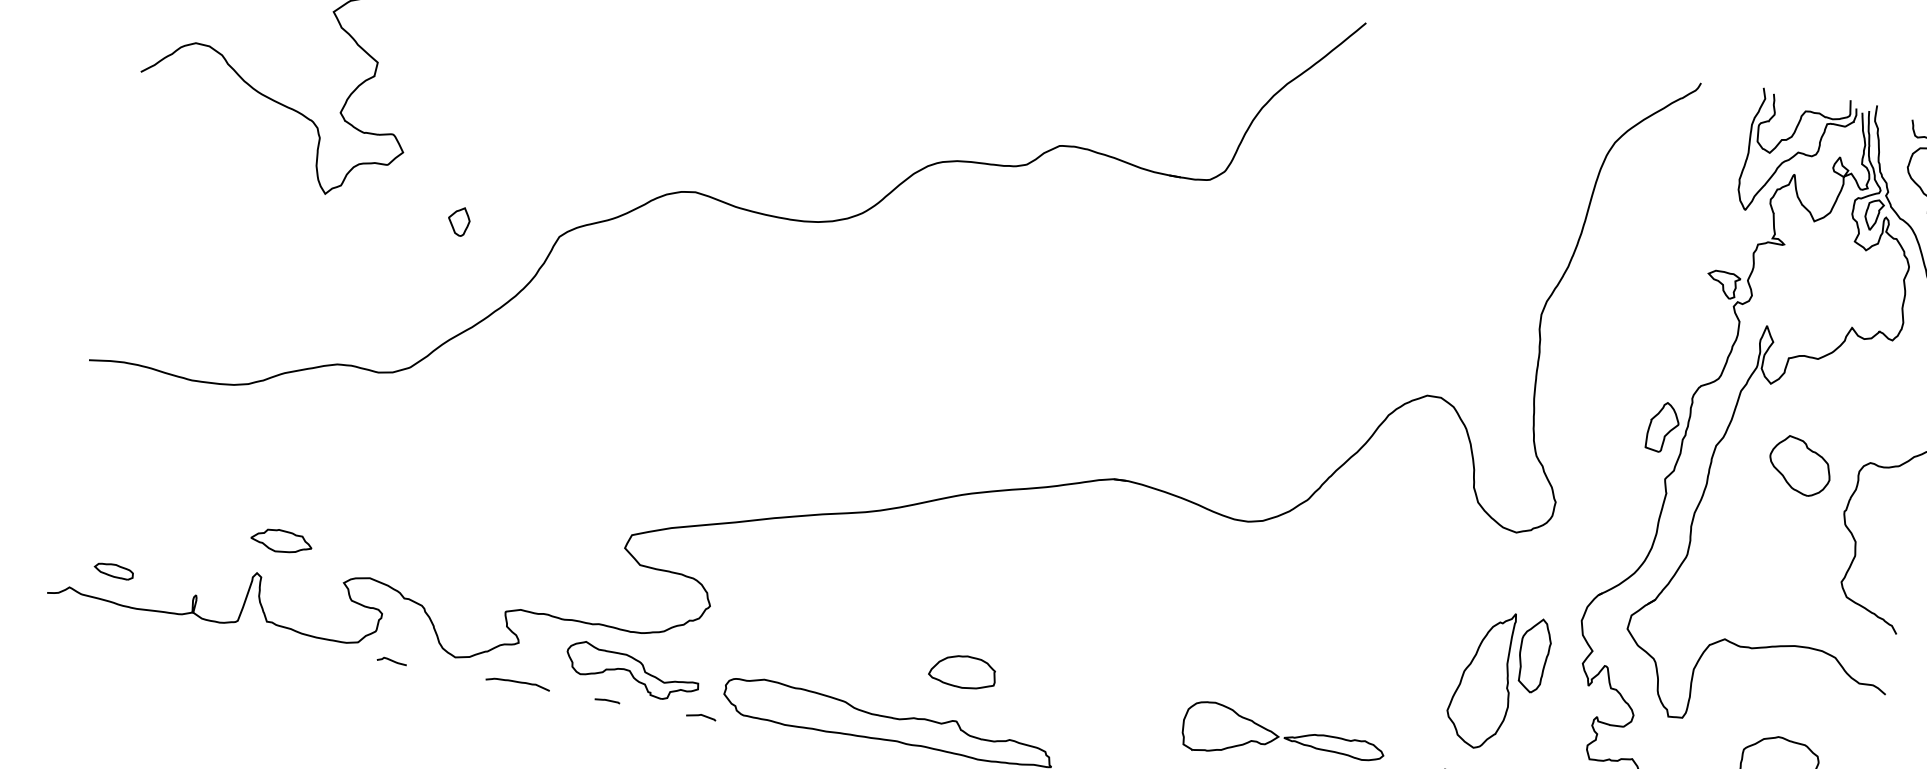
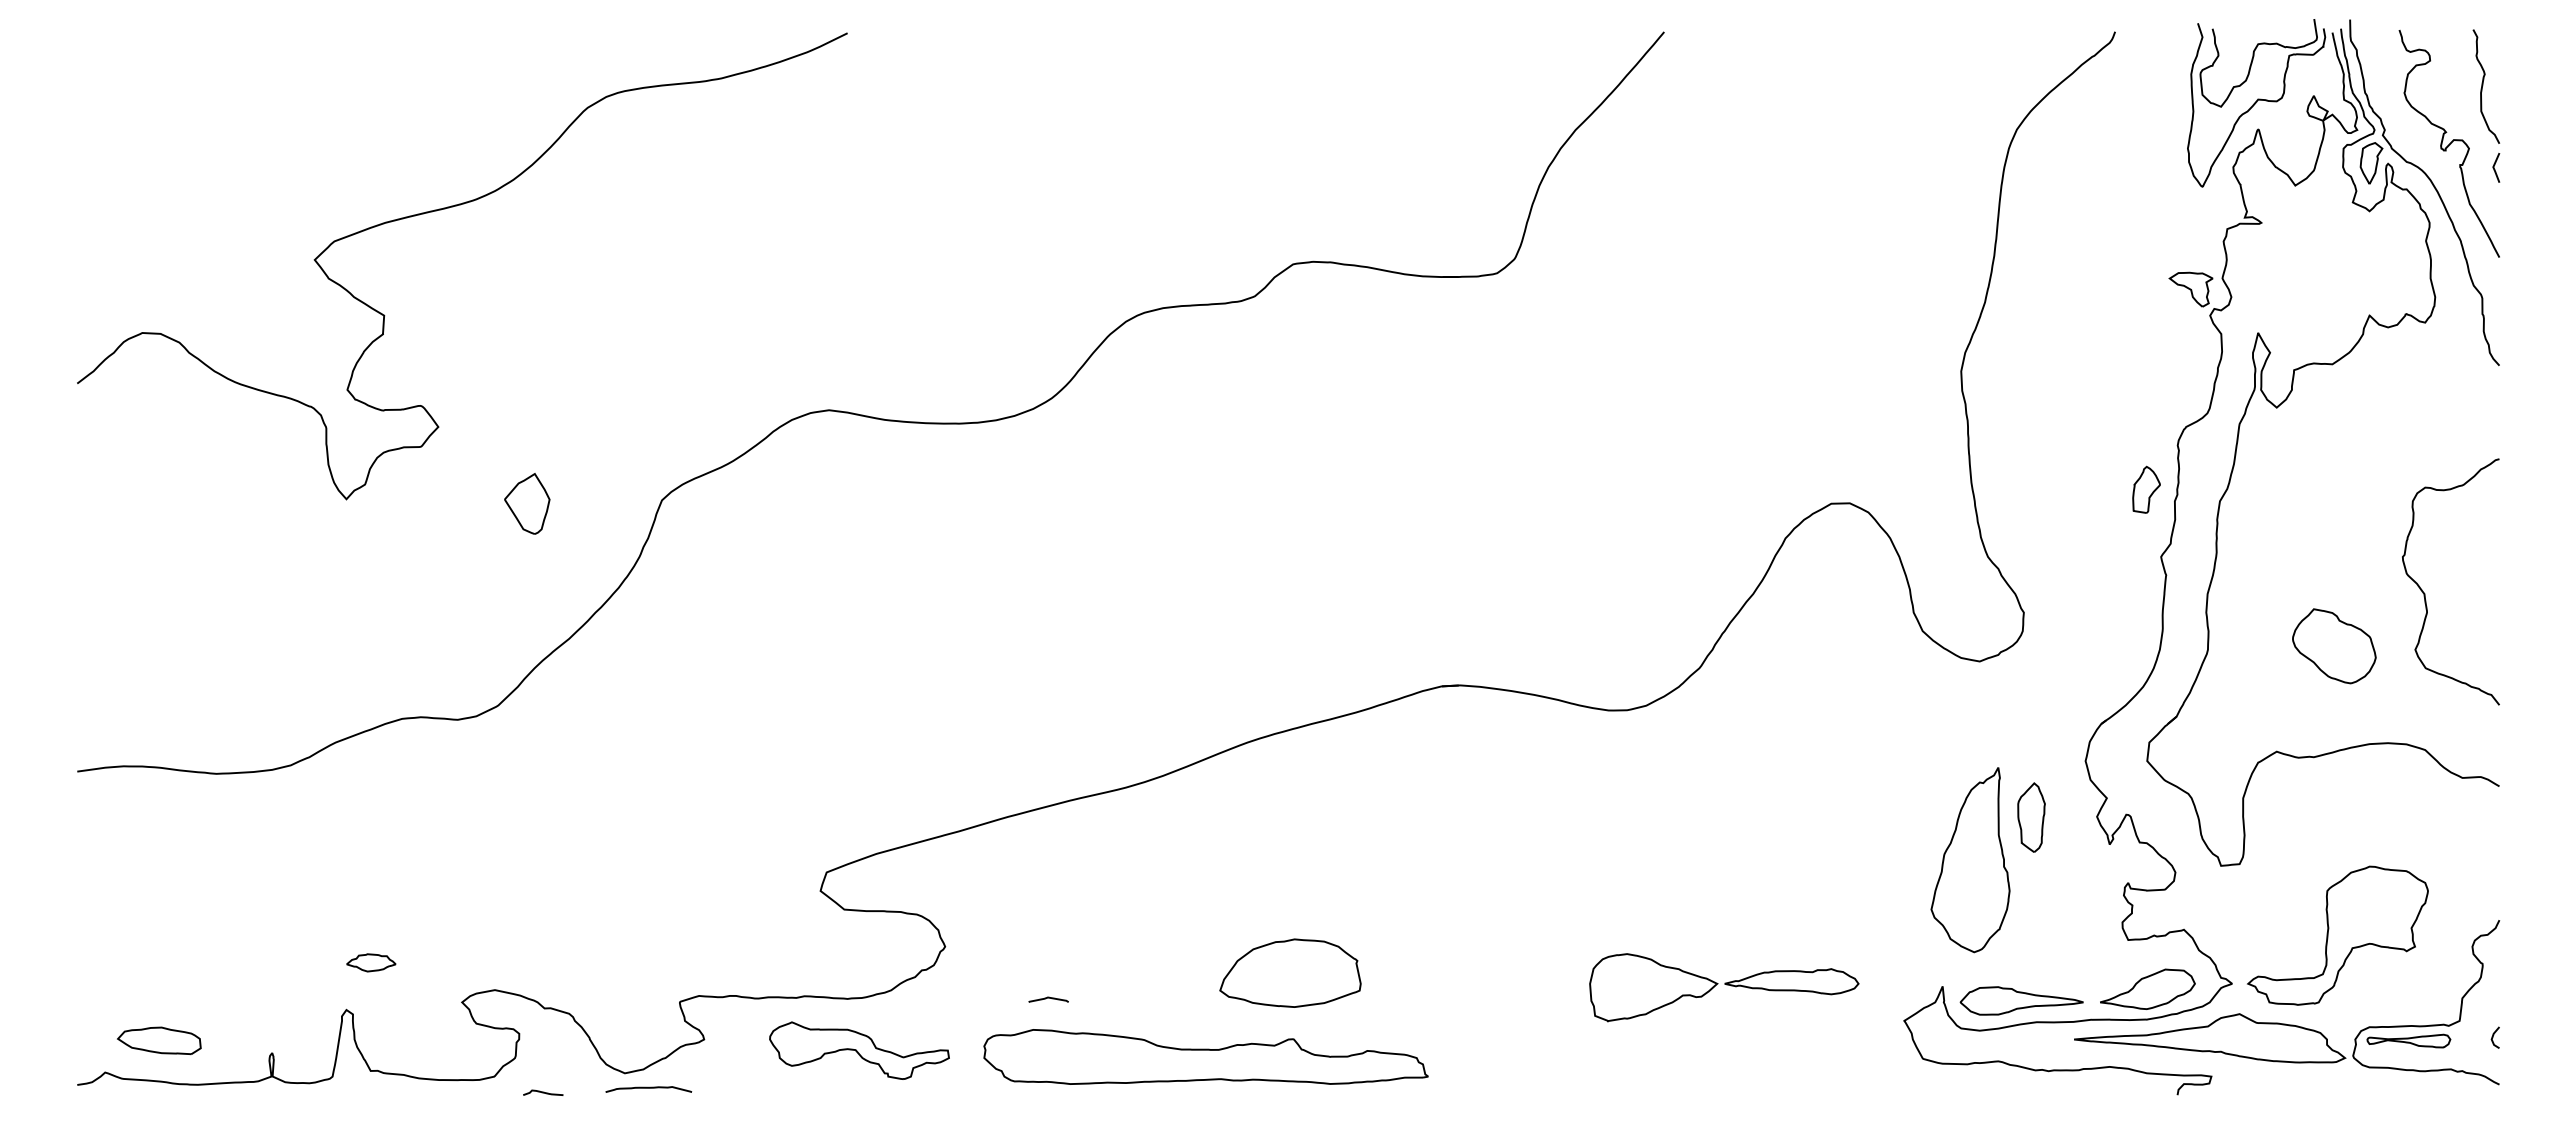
part: (459, 221) -> (527, 503), size x1.6
part: (1663, 427) -> (2146, 489), size x0.7
part: (1800, 466) -> (2334, 646), moved
part: (281, 541) -> (371, 962), size x0.6
part: (114, 570) -> (159, 1040), size x1.6
part: (1534, 655) -> (2031, 817), size x0.7
part: (963, 671) -> (1290, 972), size x1.6
curve: (517, 682) -> (648, 1088), moved
curve: (607, 700) -> (833, 1093), removed
curve: (701, 715) -> (1048, 998), moved

